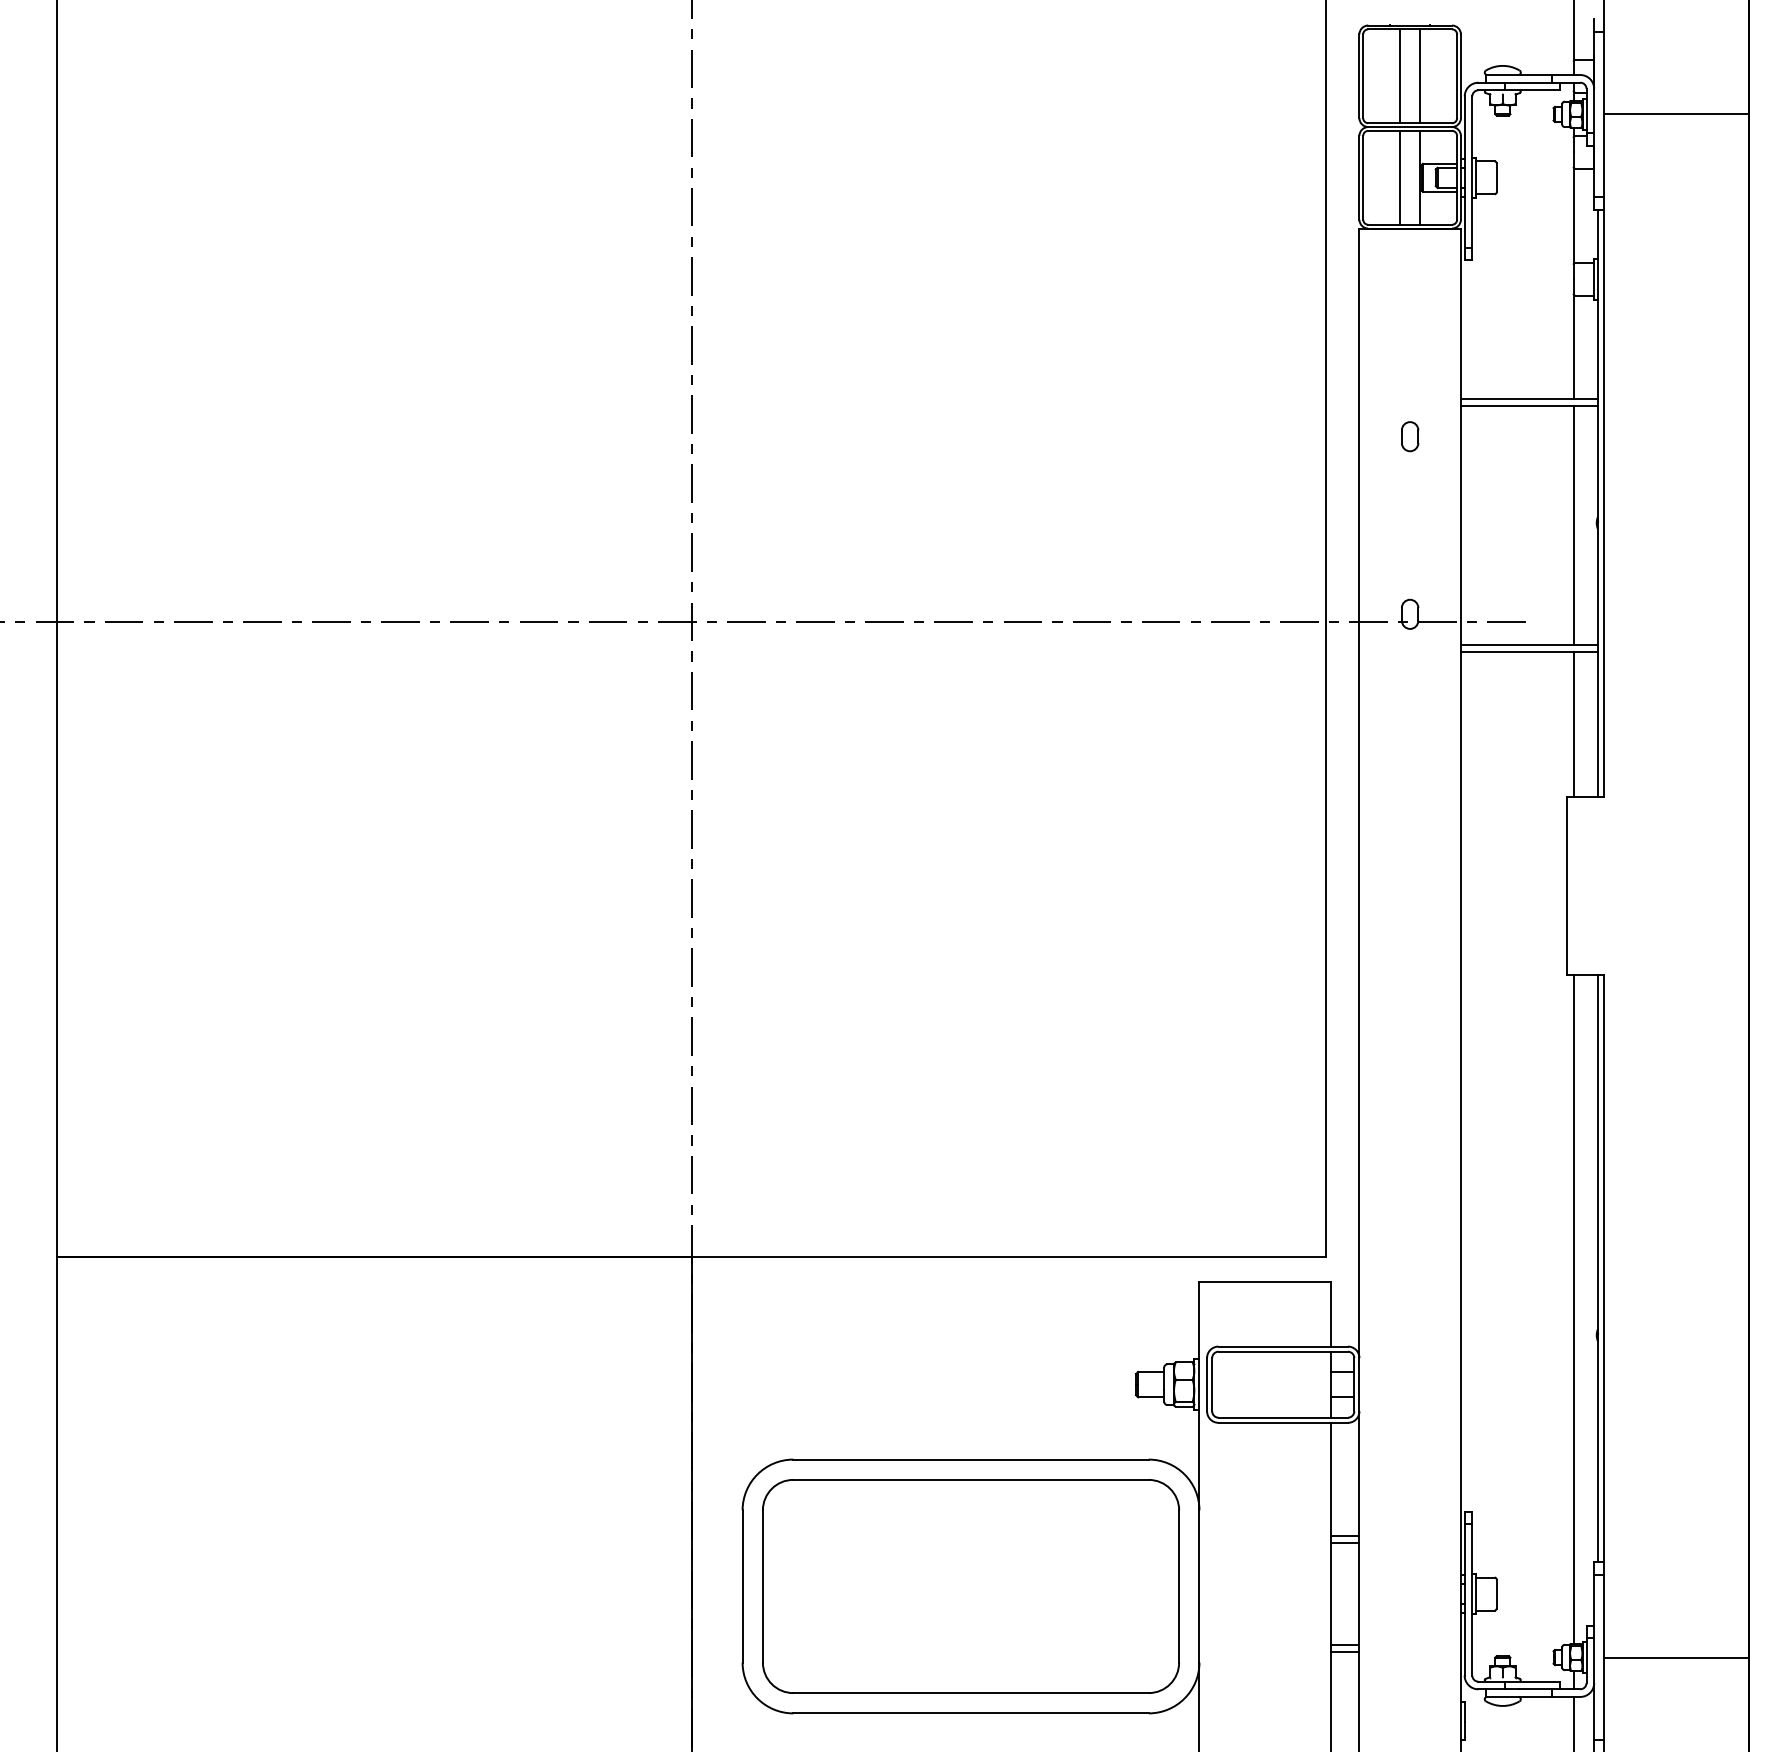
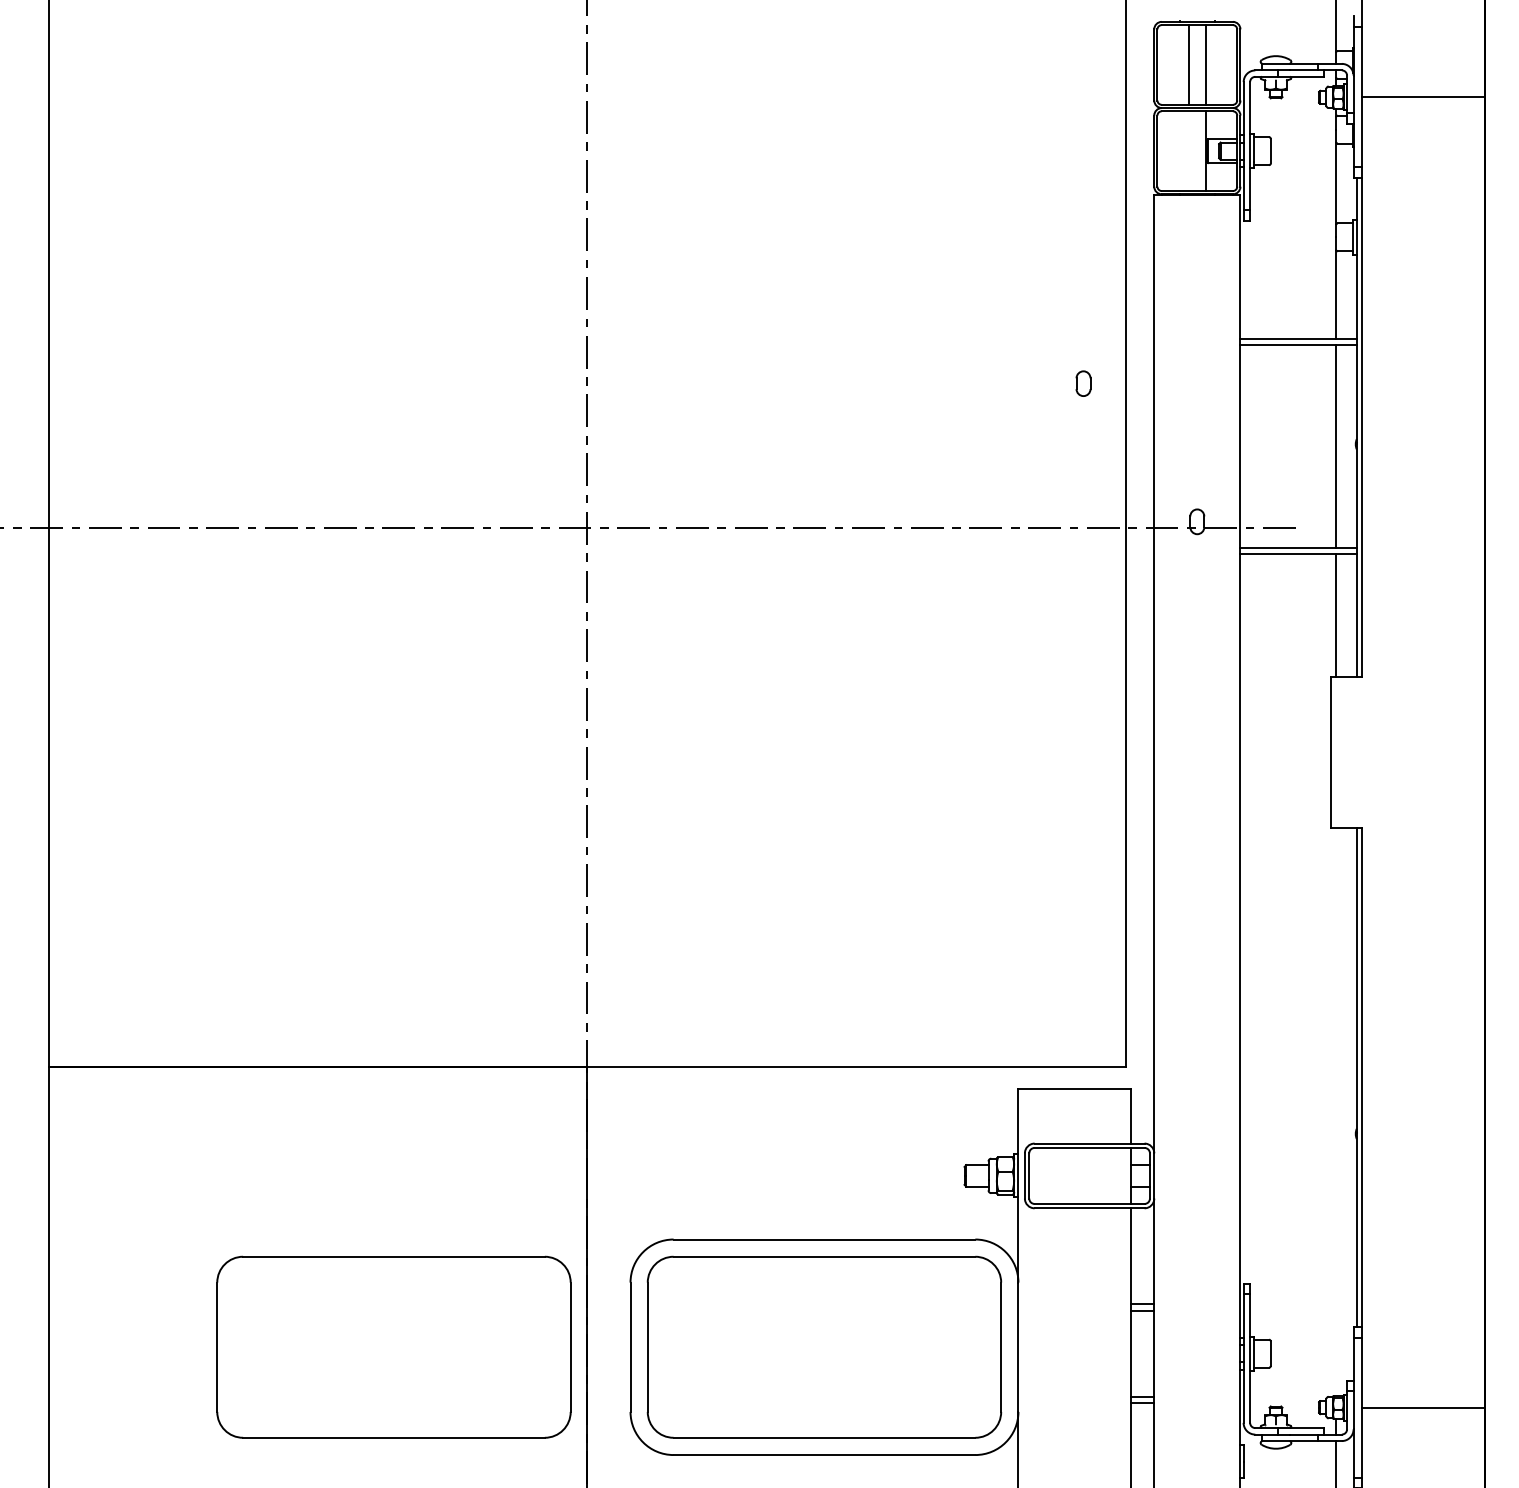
line: (1399, 177) -> (1188, 150), removed
part: (1410, 436) -> (1083, 383), moved
line: (1573, 1308) -> (1336, 1111), removed
part: (463, 1586) -> (393, 1347), added

